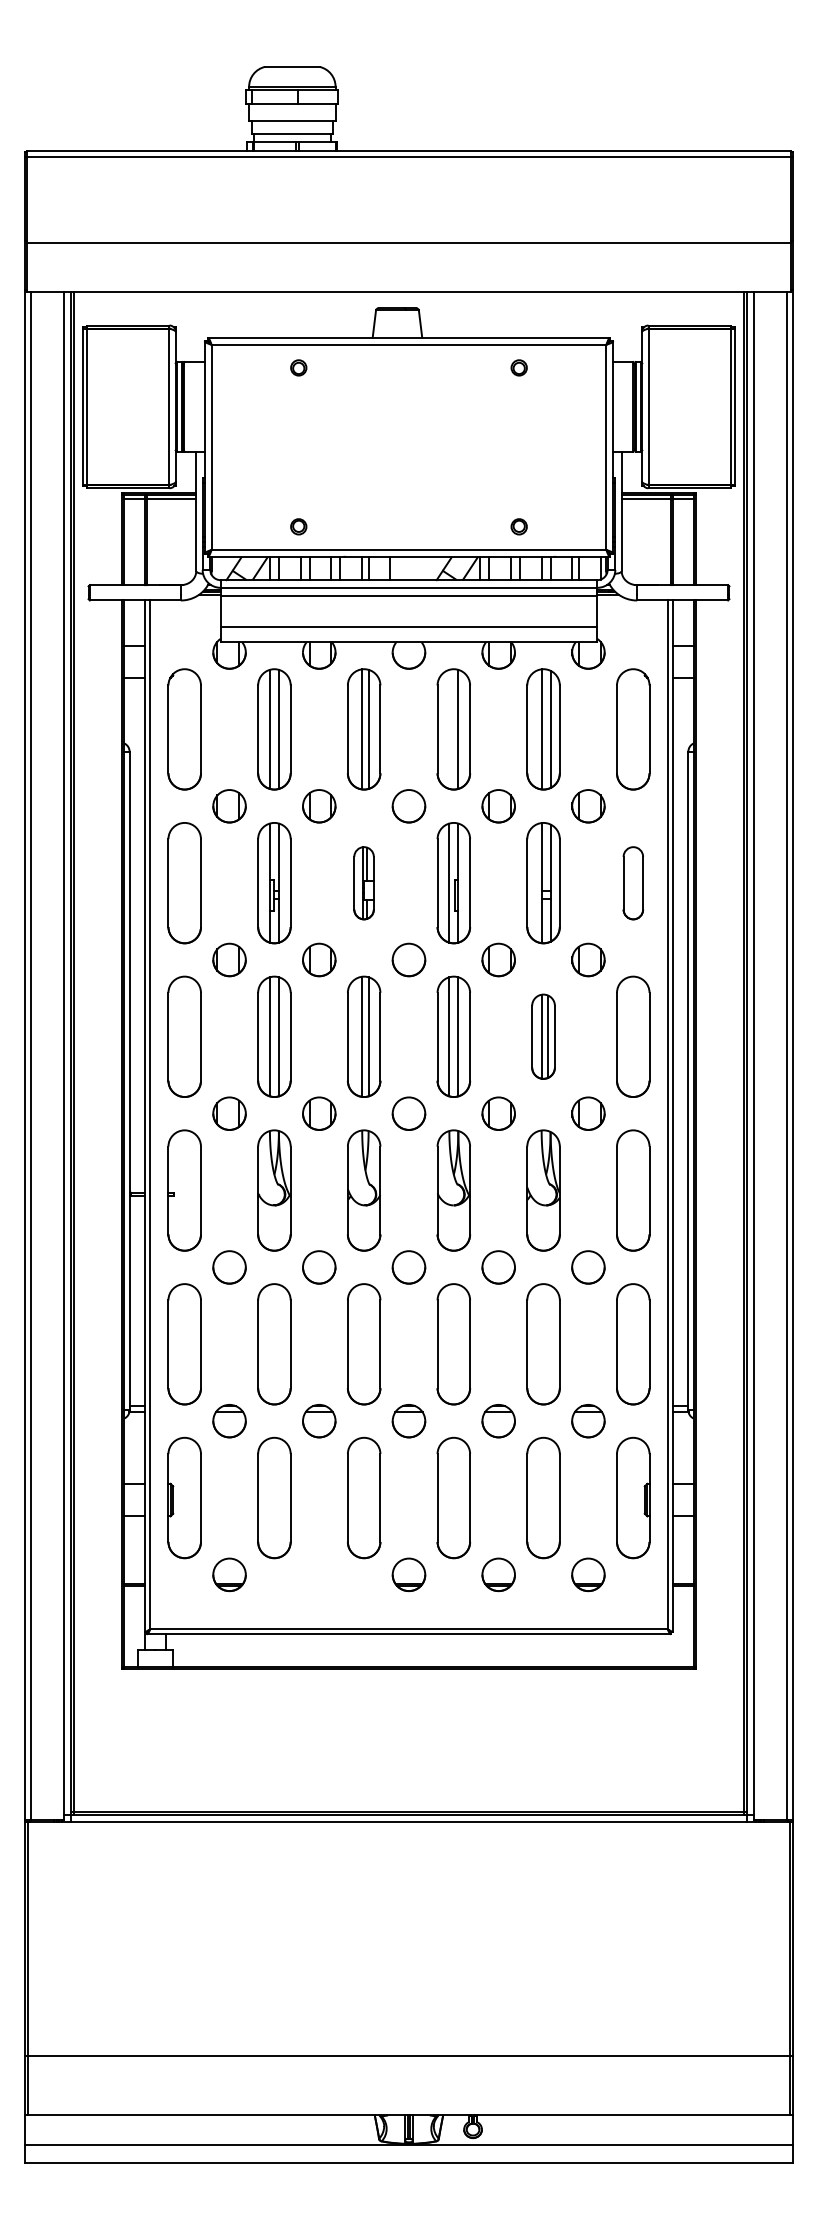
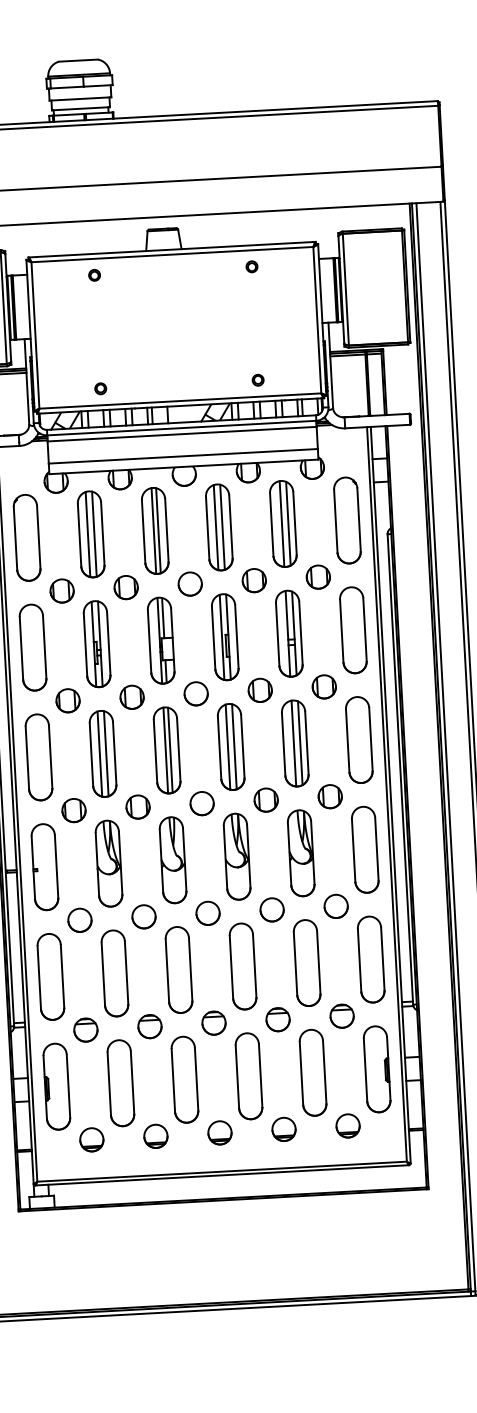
line: (449, 728) -> (216, 526), added
part: (363, 883) -> (160, 640), size x1.67
part: (633, 883) -> (353, 630), size x1.67
part: (543, 1036) -> (295, 743), size x1.43
part: (319, 1574) -> (156, 1136), added

